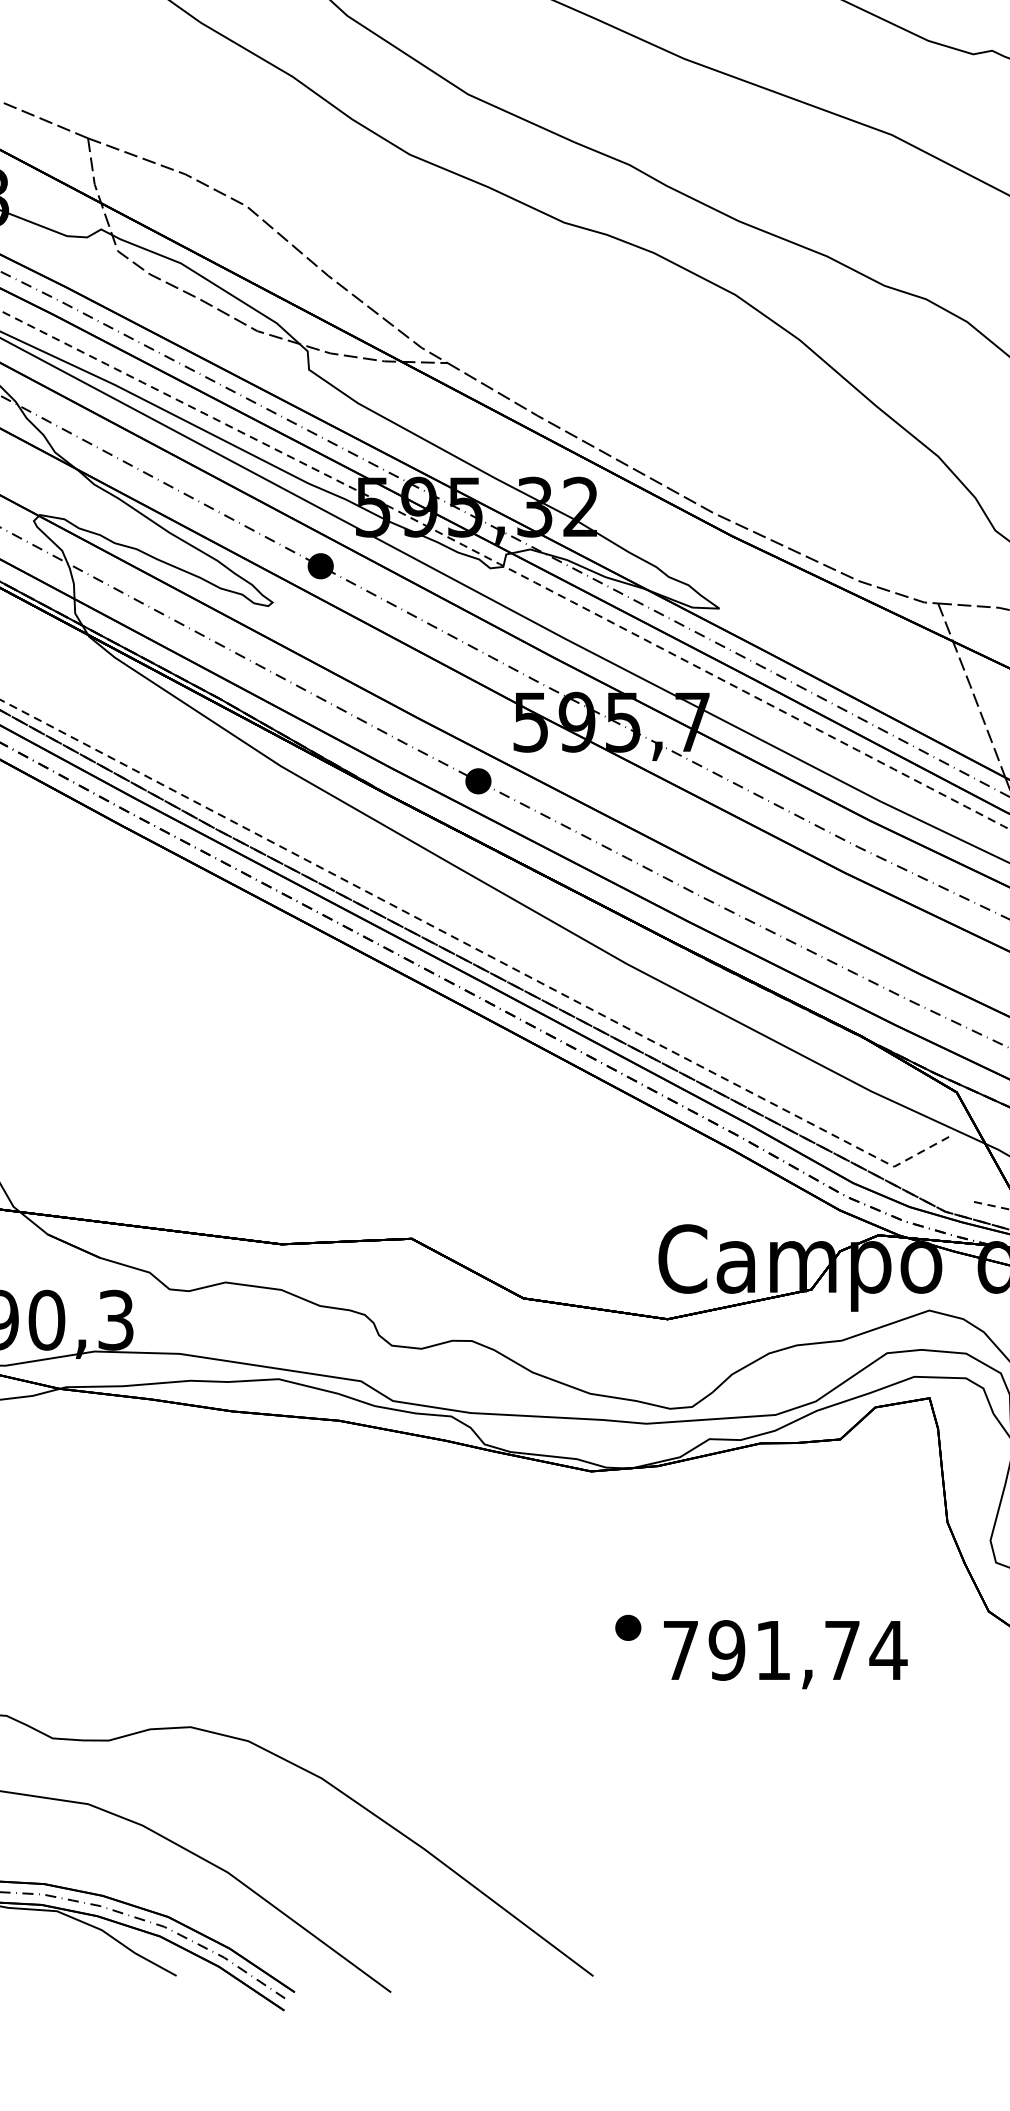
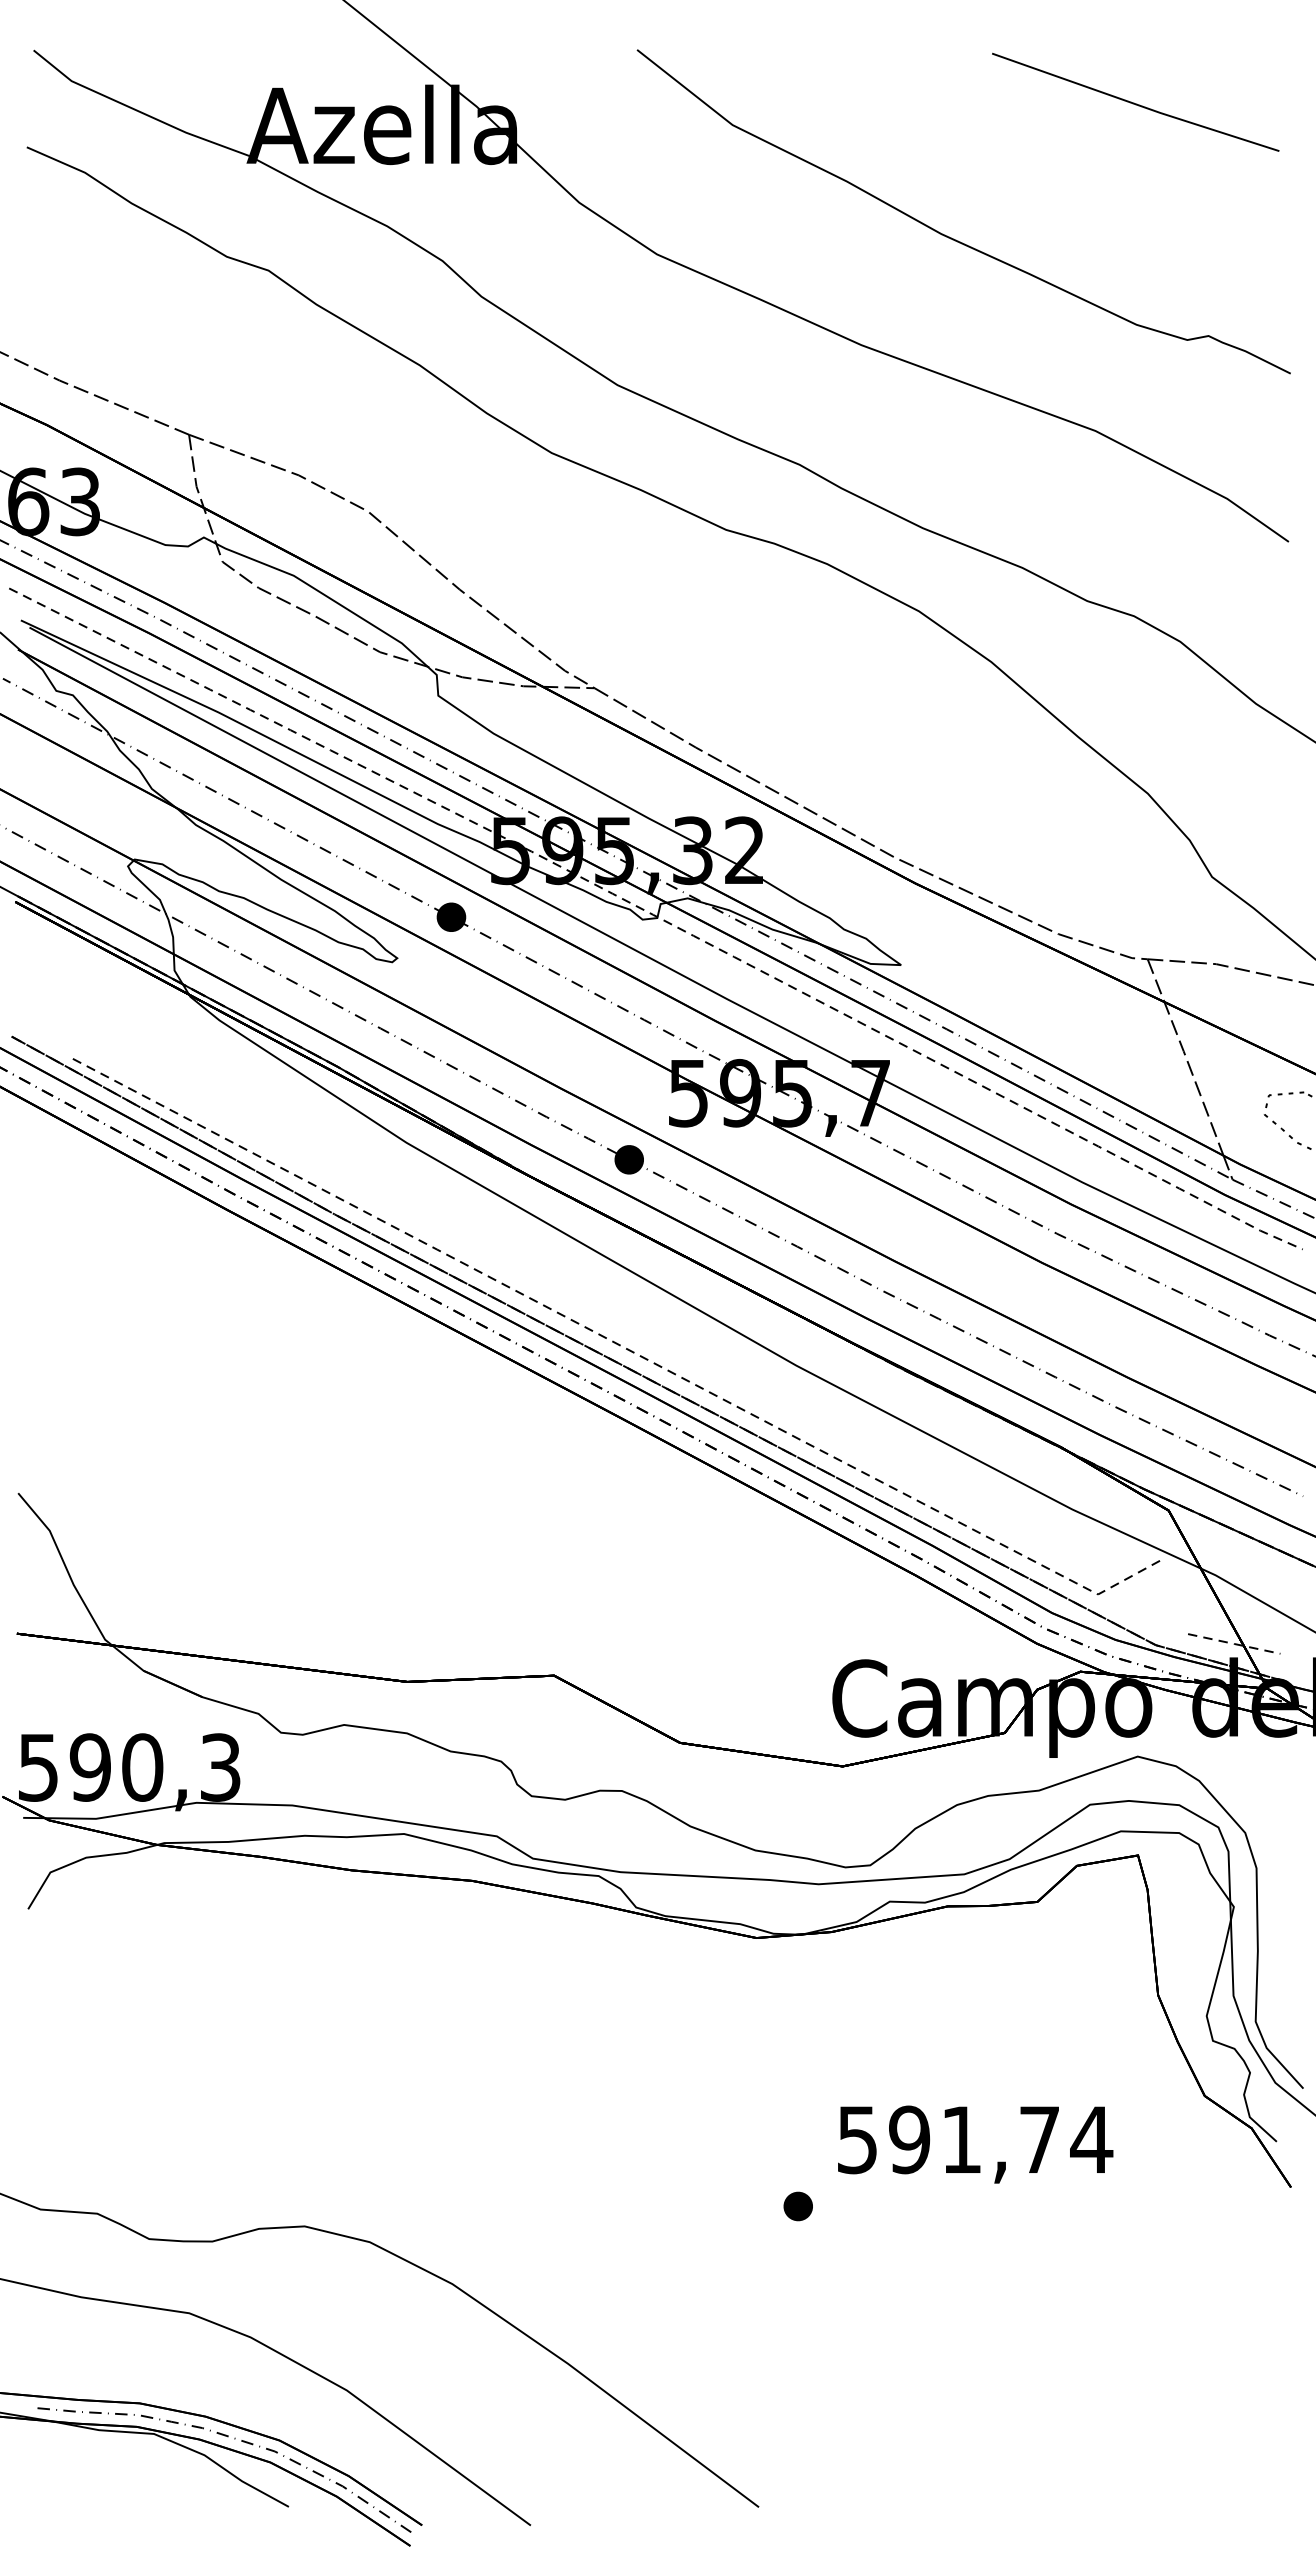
part: (627, 1627) -> (797, 2206), moved
text: (680, 1650) -> (857, 2140), 791,74 -> 591,74

